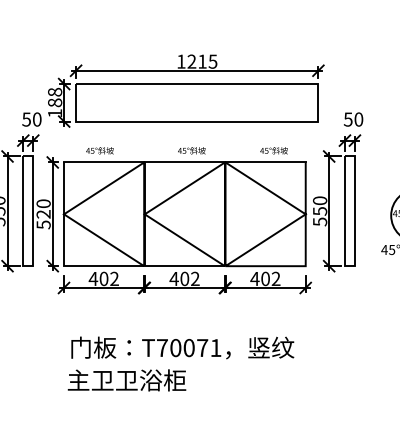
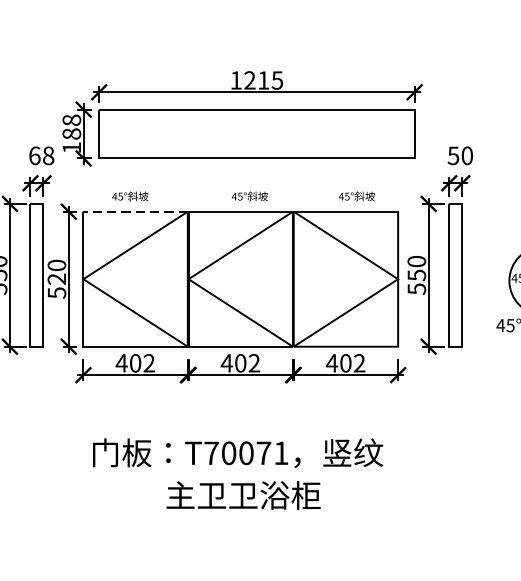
text: (31, 119) -> (41, 155), 50 -> 68
line: (103, 162) -> (134, 211), solid -> dashed
text: (126, 380) -> (242, 495), moved

